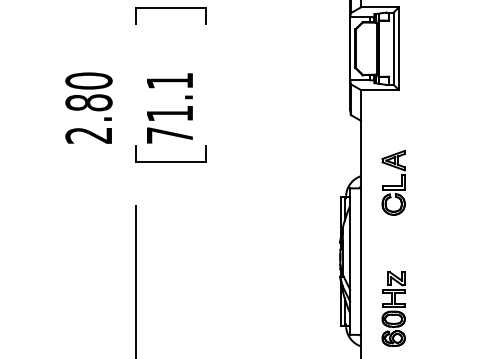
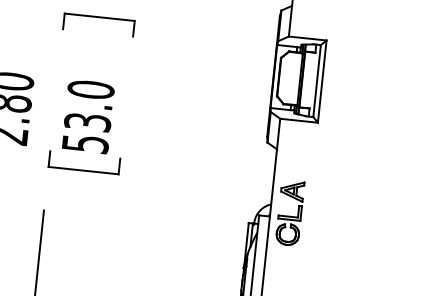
text: (169, 107) -> (87, 116), 71.1 -> 53.0
part: (393, 182) -> (289, 212), moved

